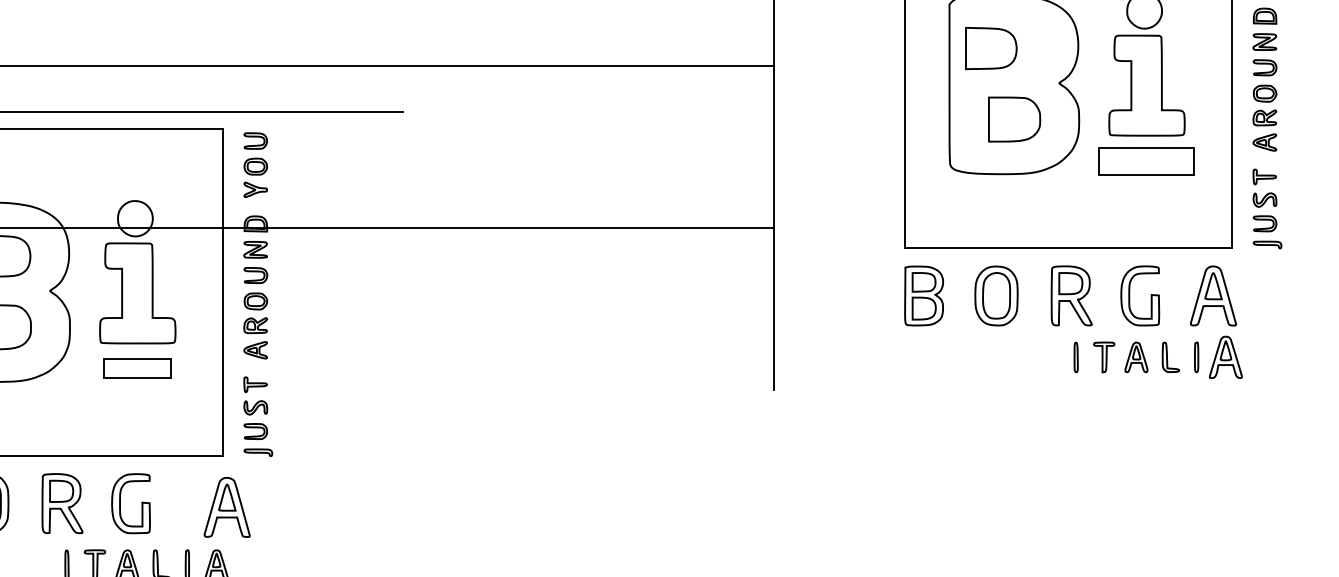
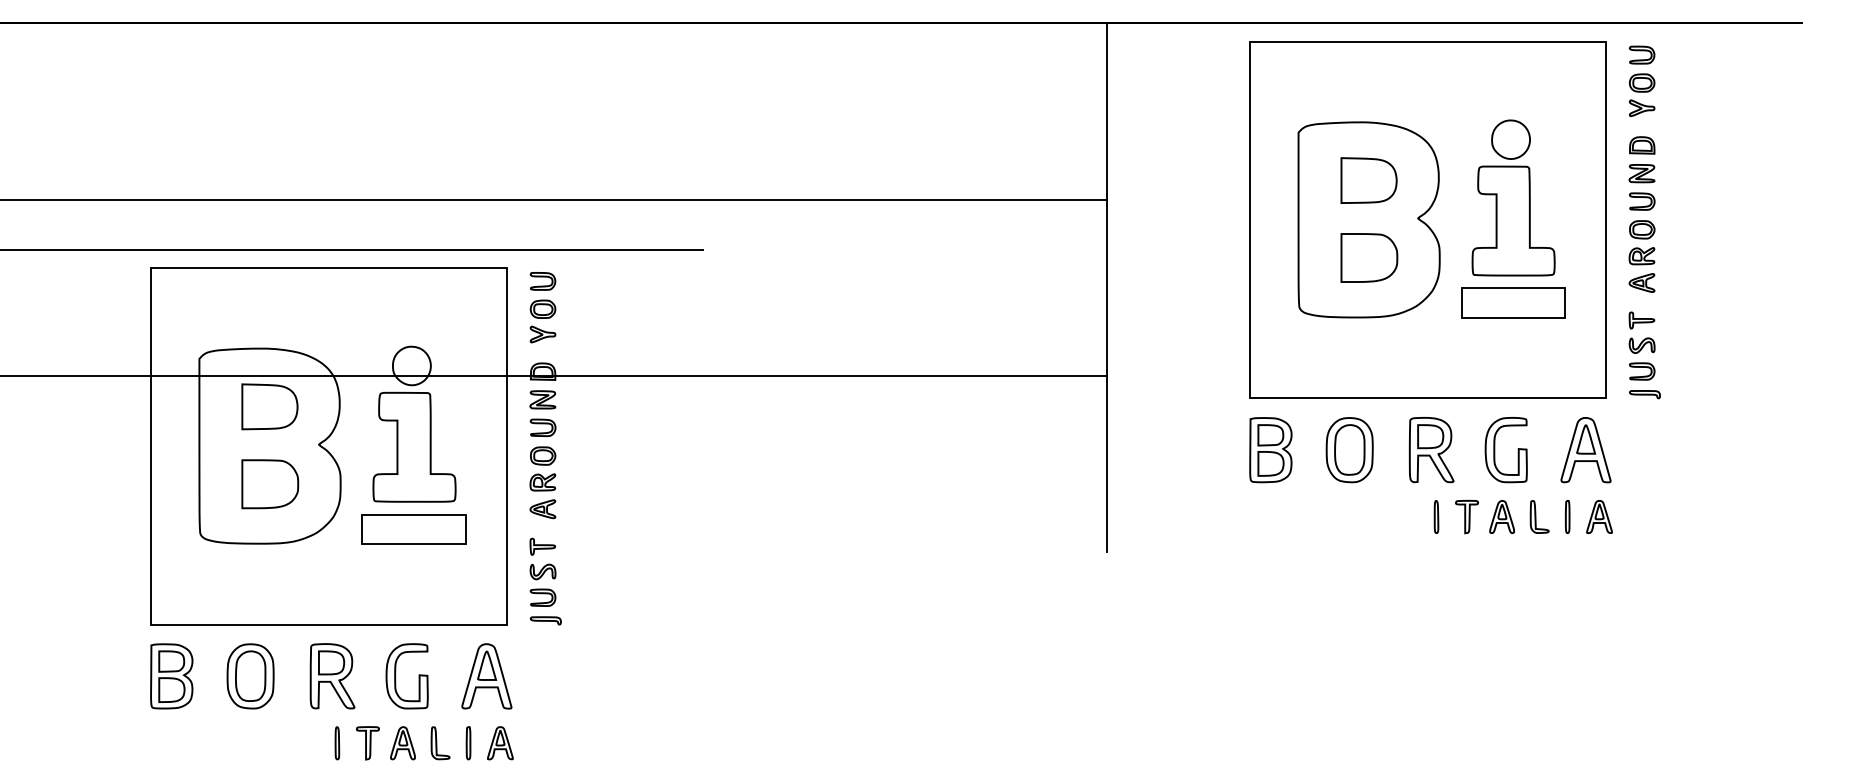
part: (990, 48) -> (1368, 180), moved
part: (1225, 356) -> (1599, 516), size x0.71
part: (136, 368) -> (413, 529), size x1.43
part: (226, 507) -> (486, 676), moved

